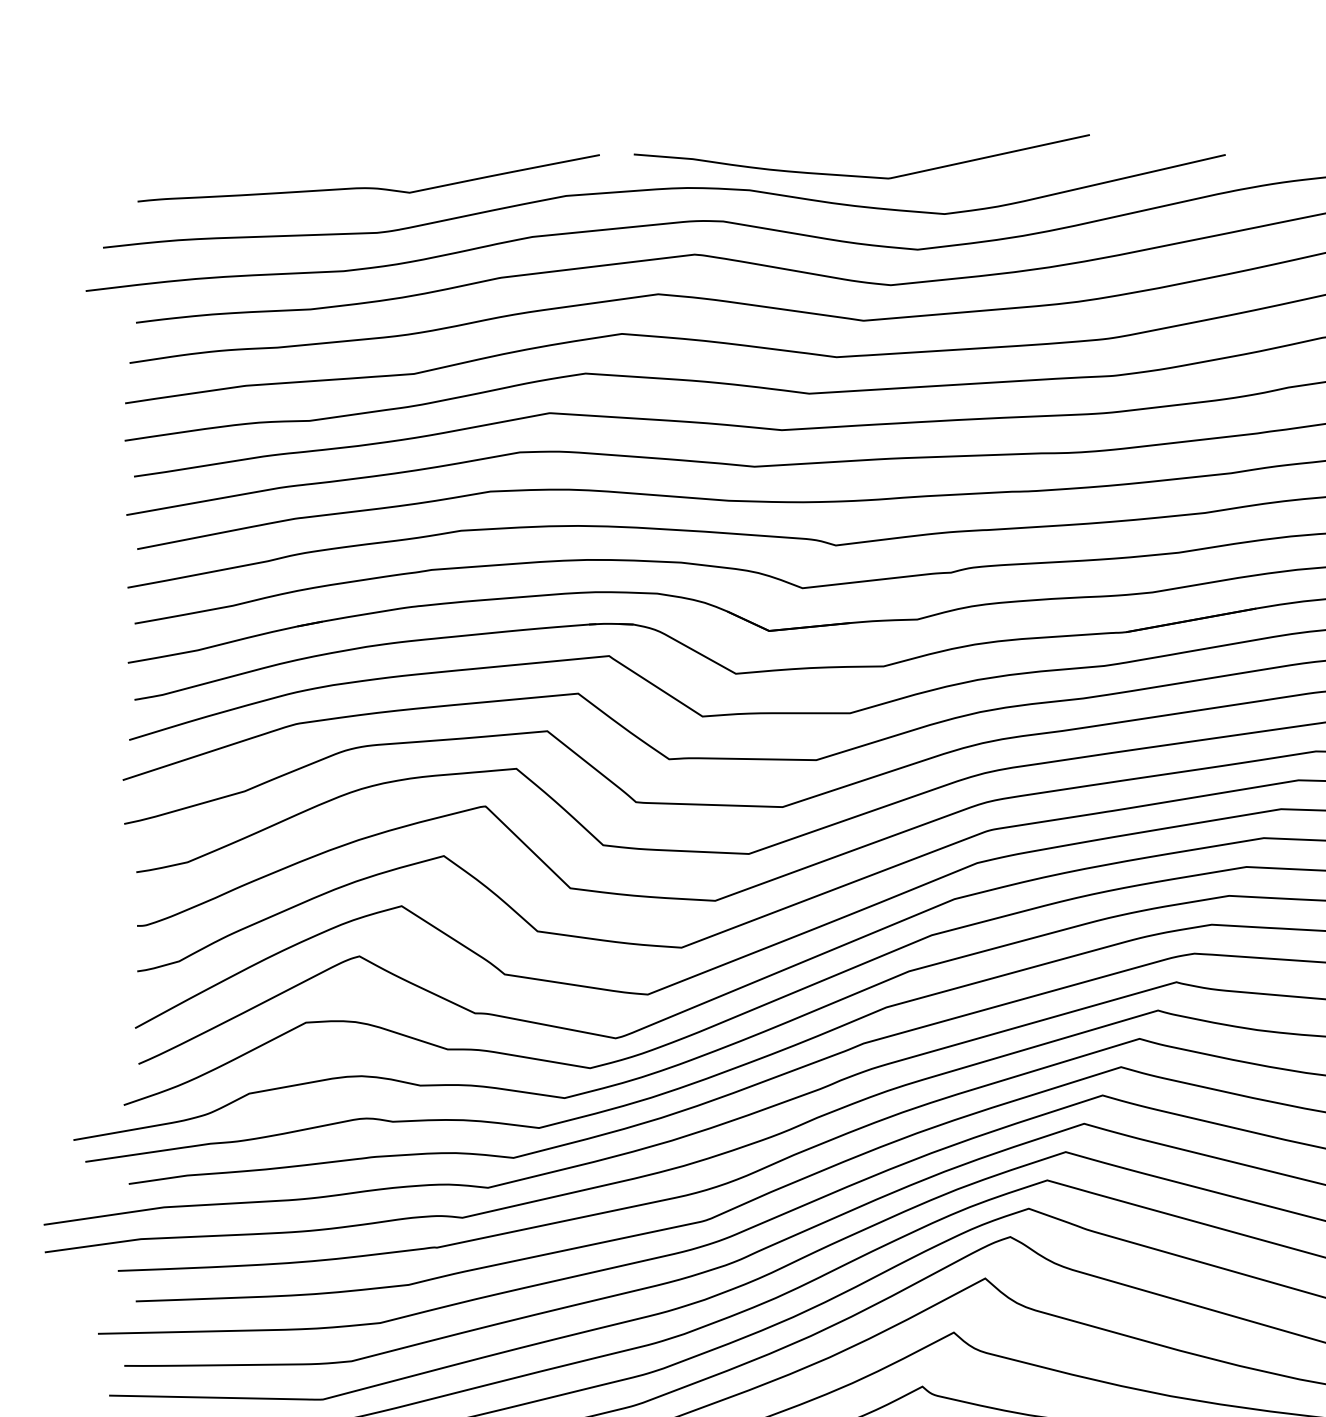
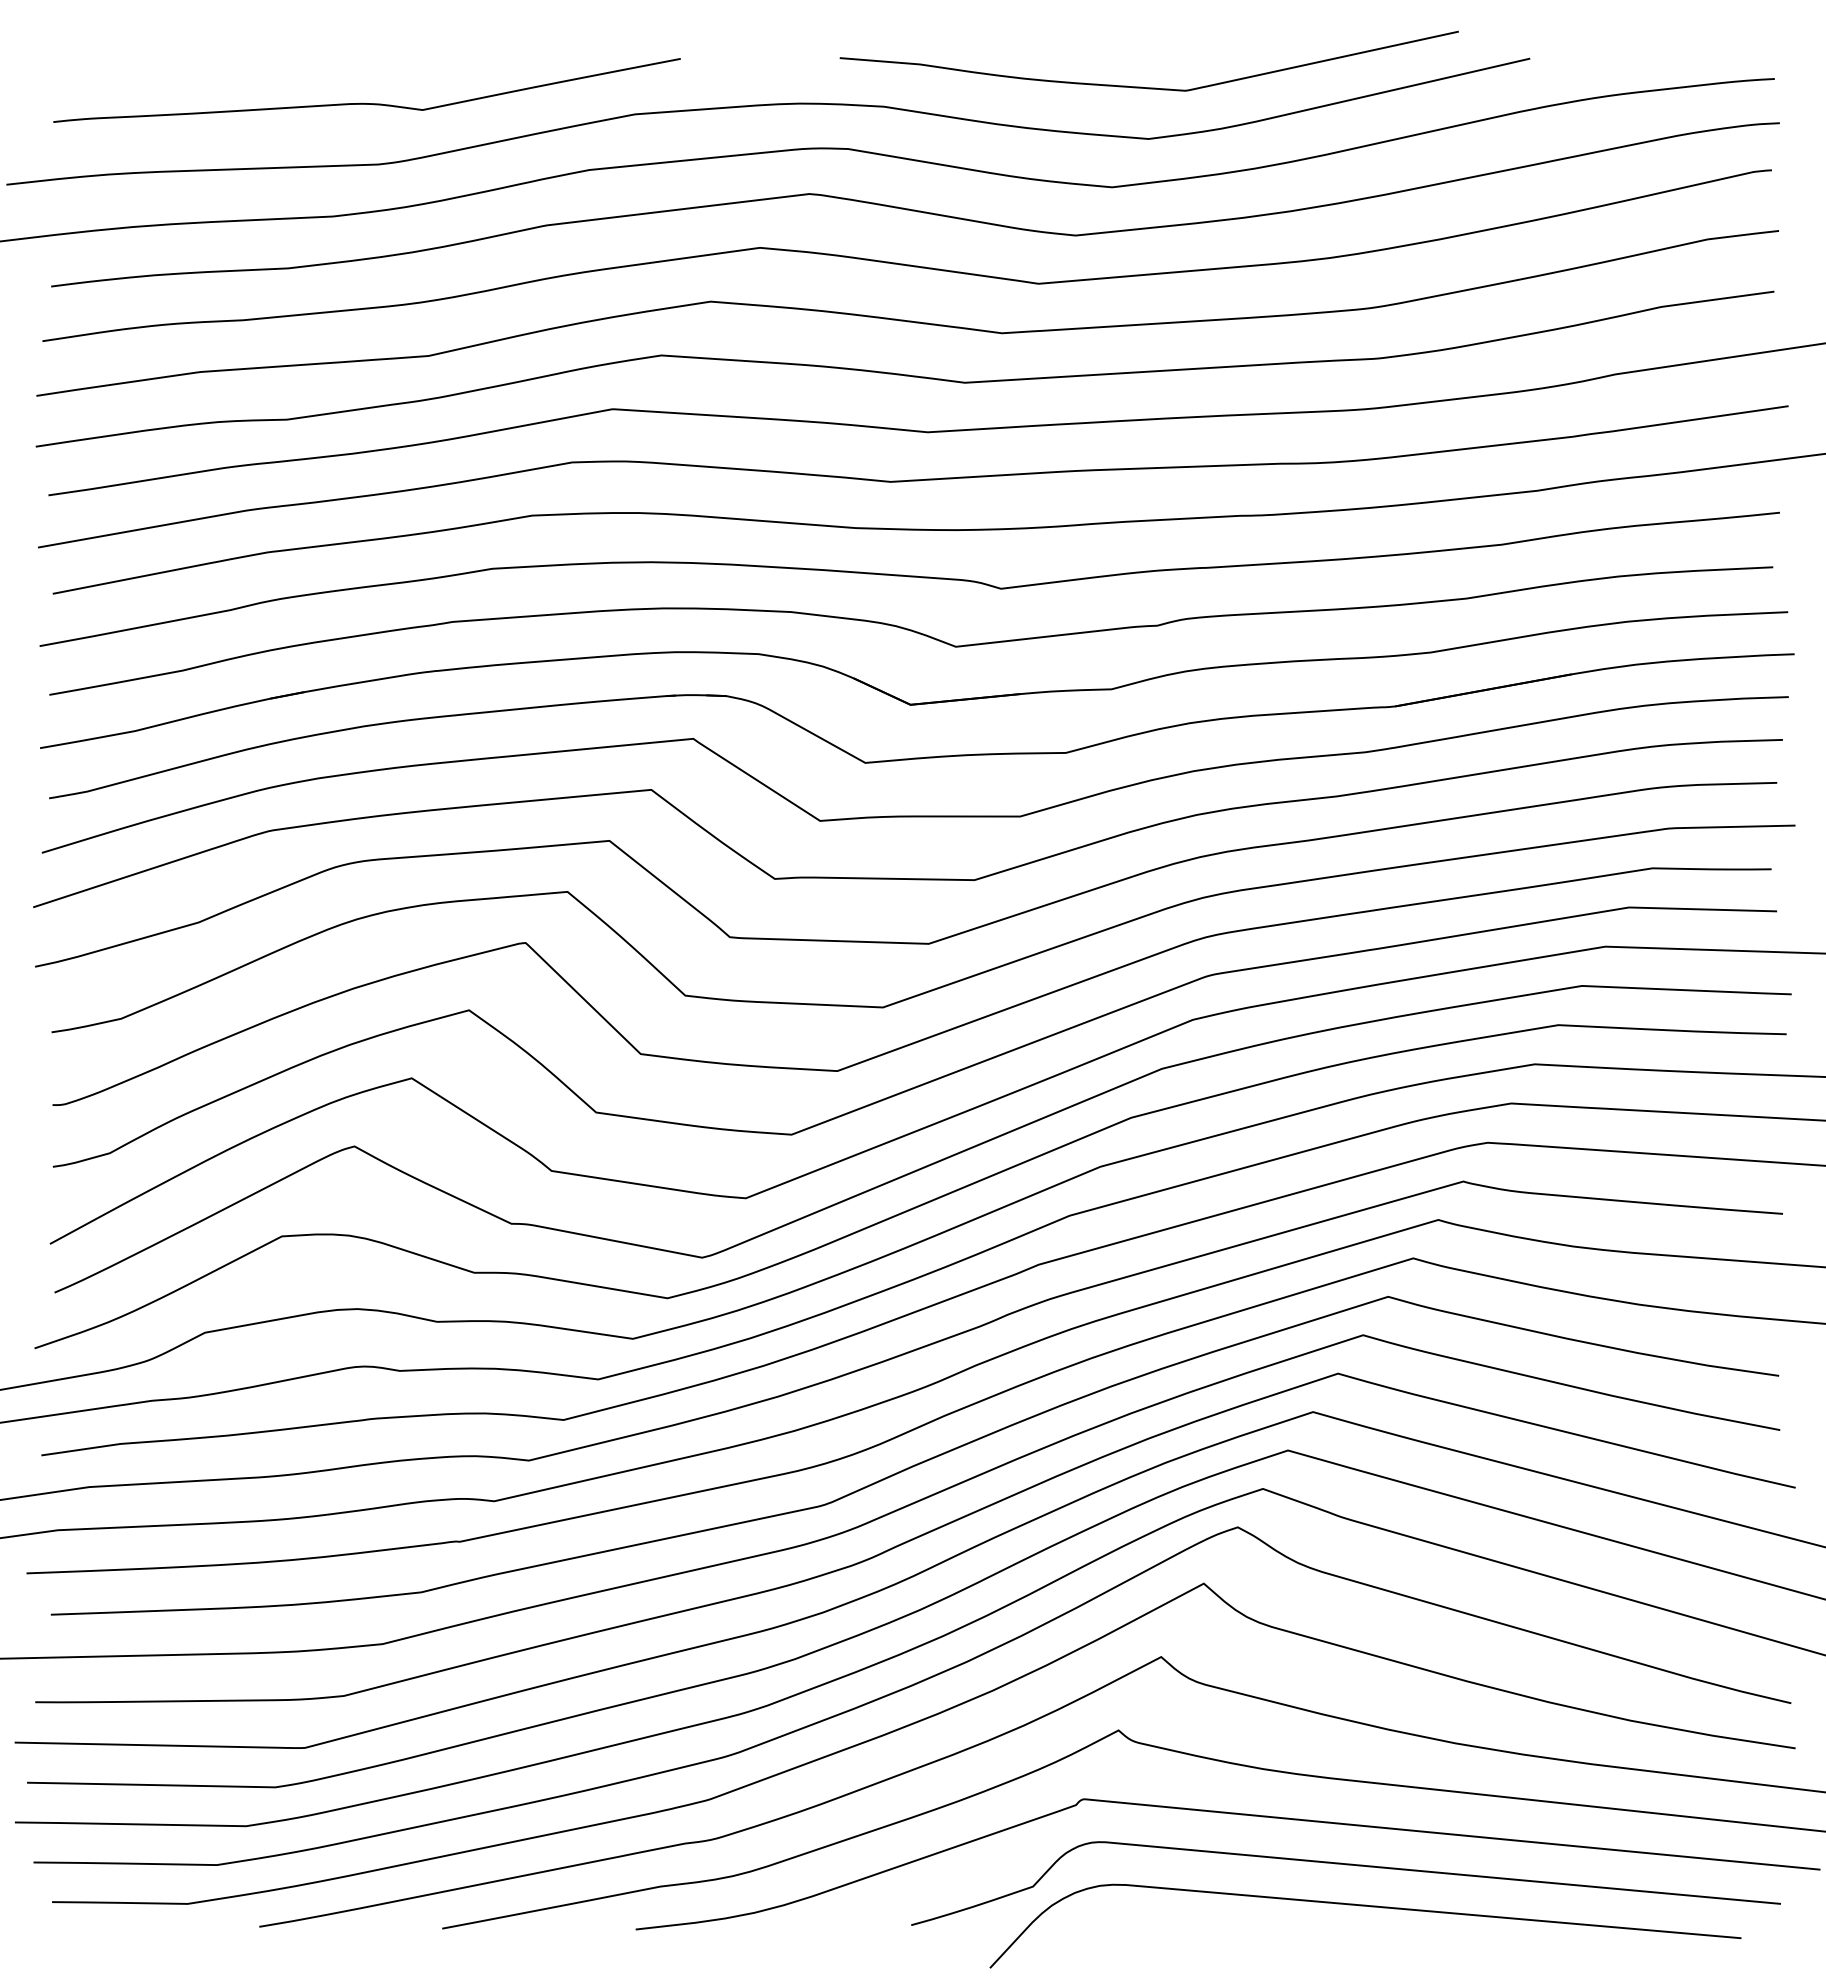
curve: (856, 175) -> (1141, 86), moved

